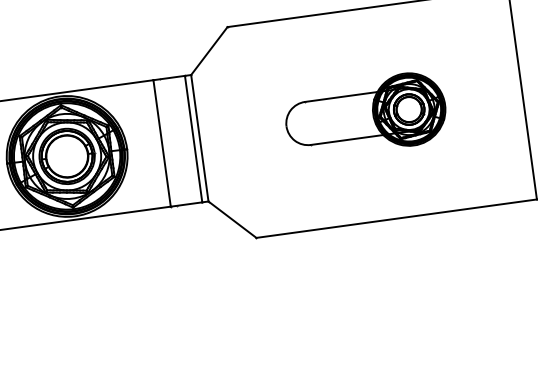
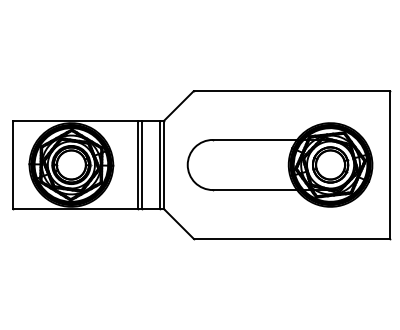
part: (364, 114) -> (279, 164), size x1.67
line: (168, 141) -> (142, 164), added

